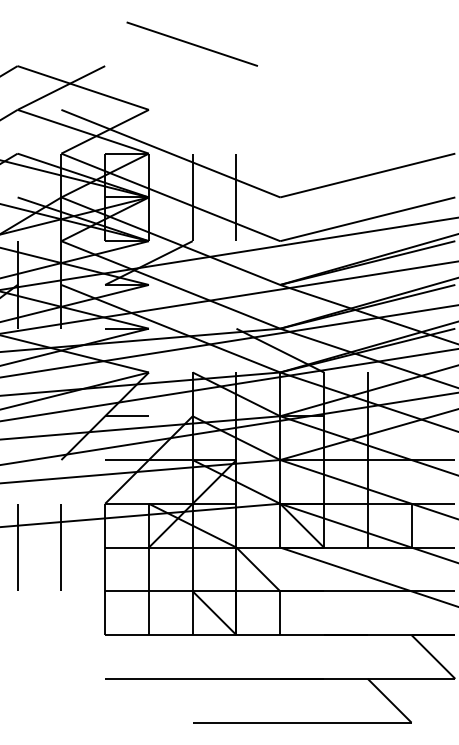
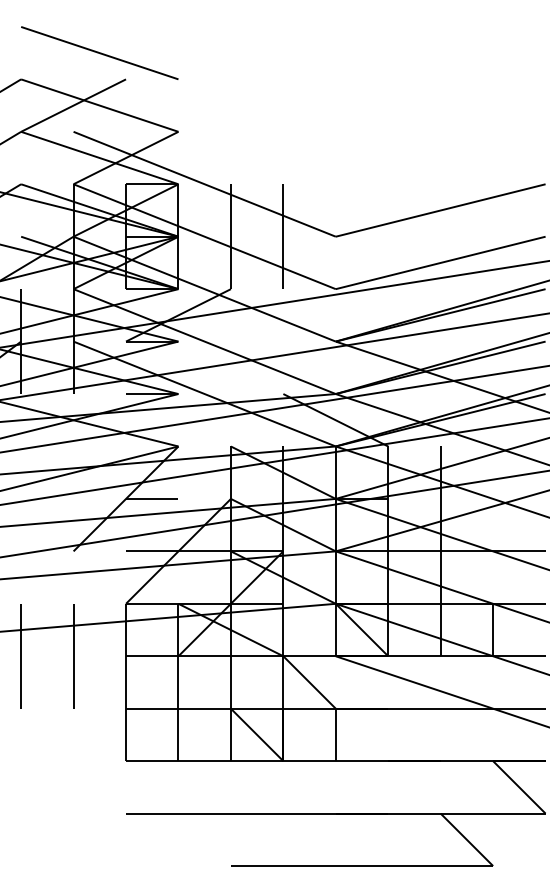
line: (191, 43) -> (98, 52), moved

